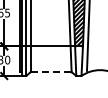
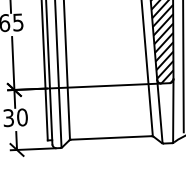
line: (51, 72) -> (112, 138), dashed -> solid

